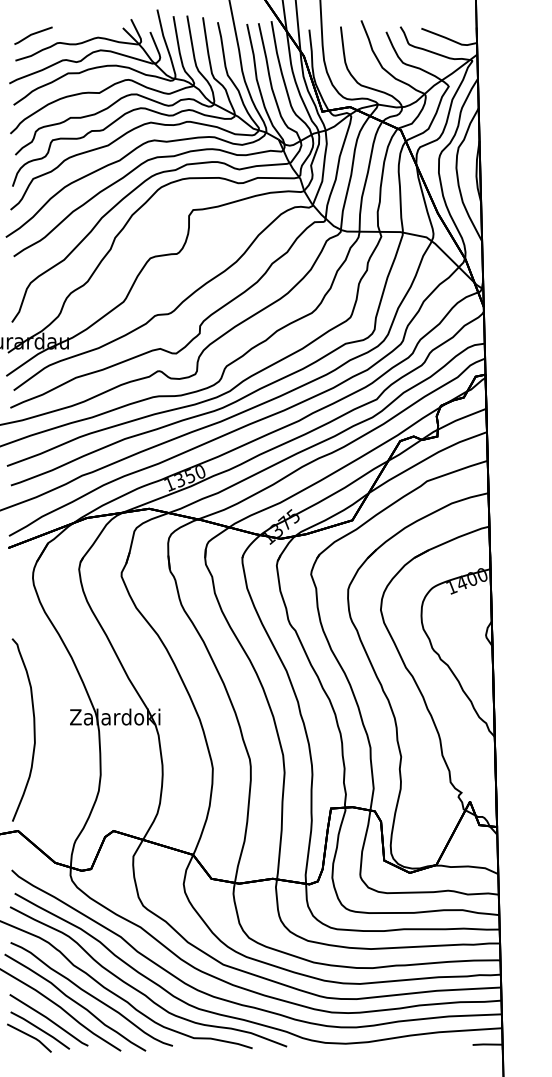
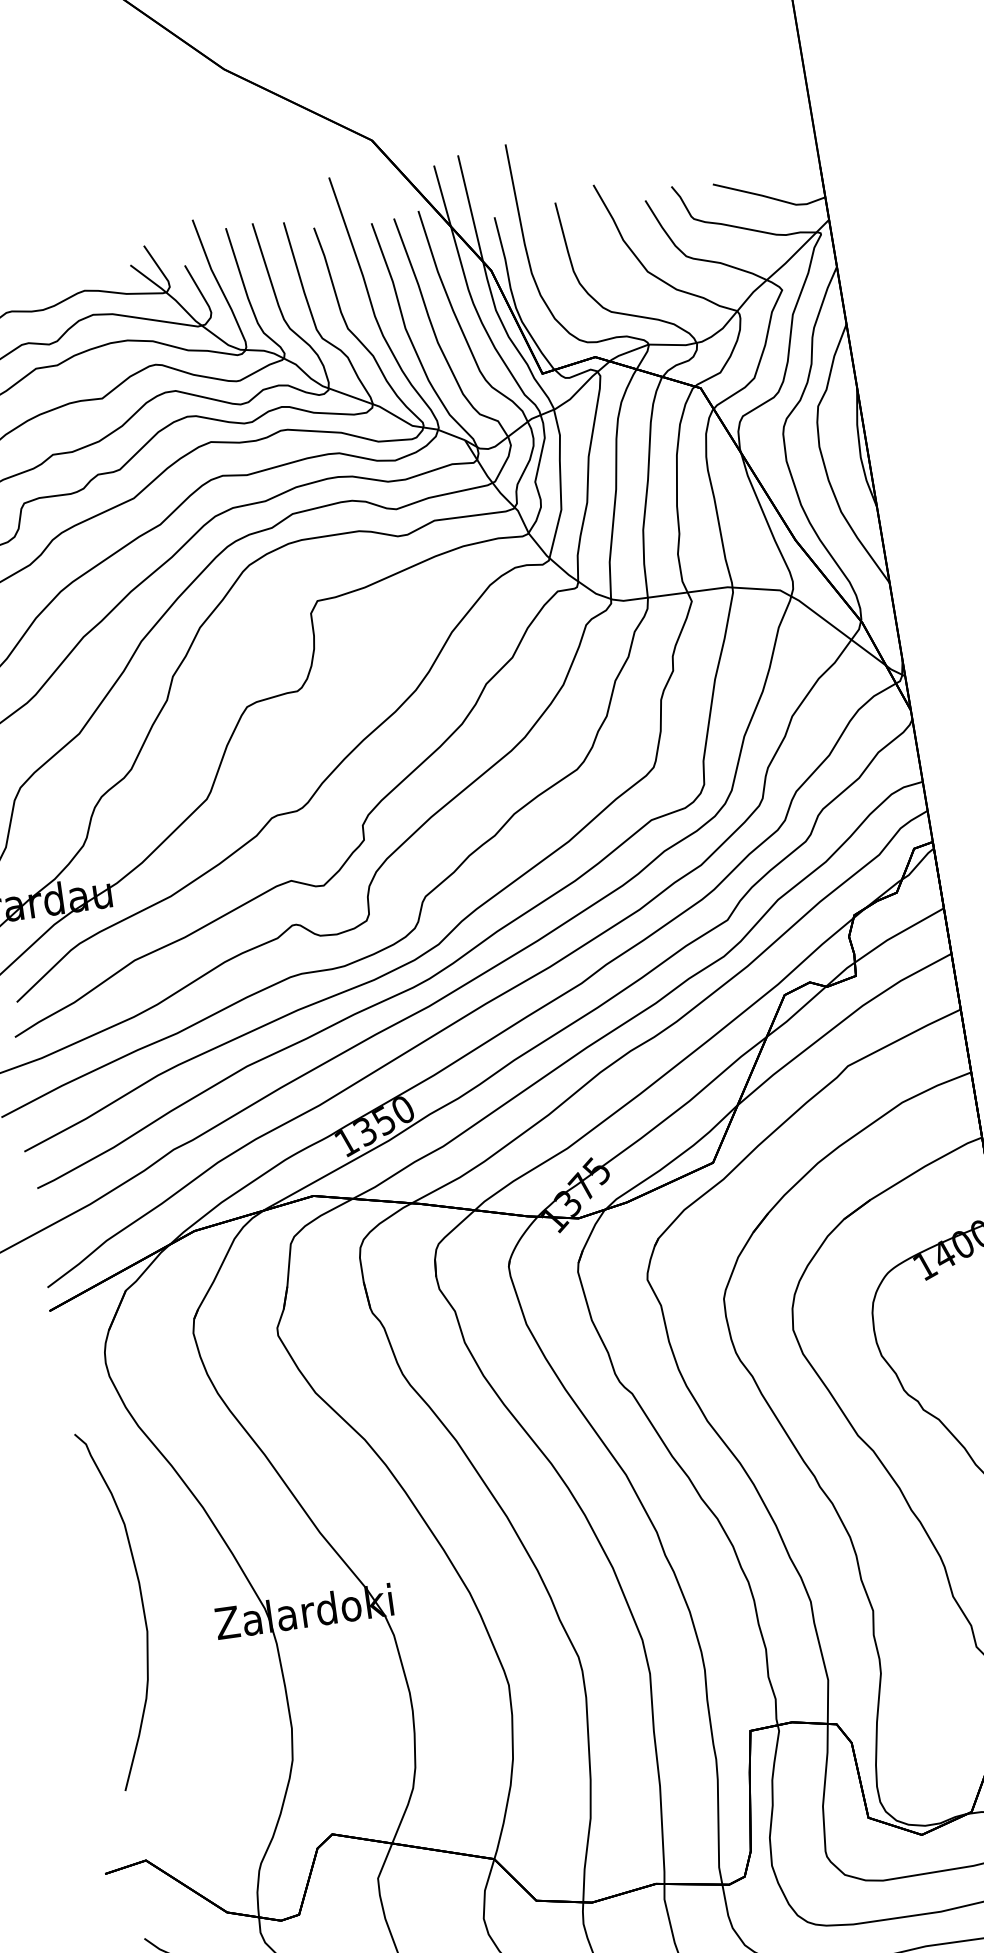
curve: (33, 729) -> (140, 1605), moved

